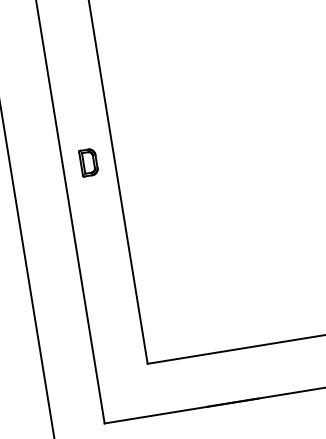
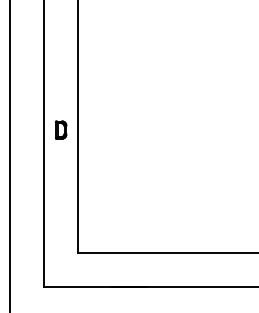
part: (89, 161) -> (61, 129), moved

